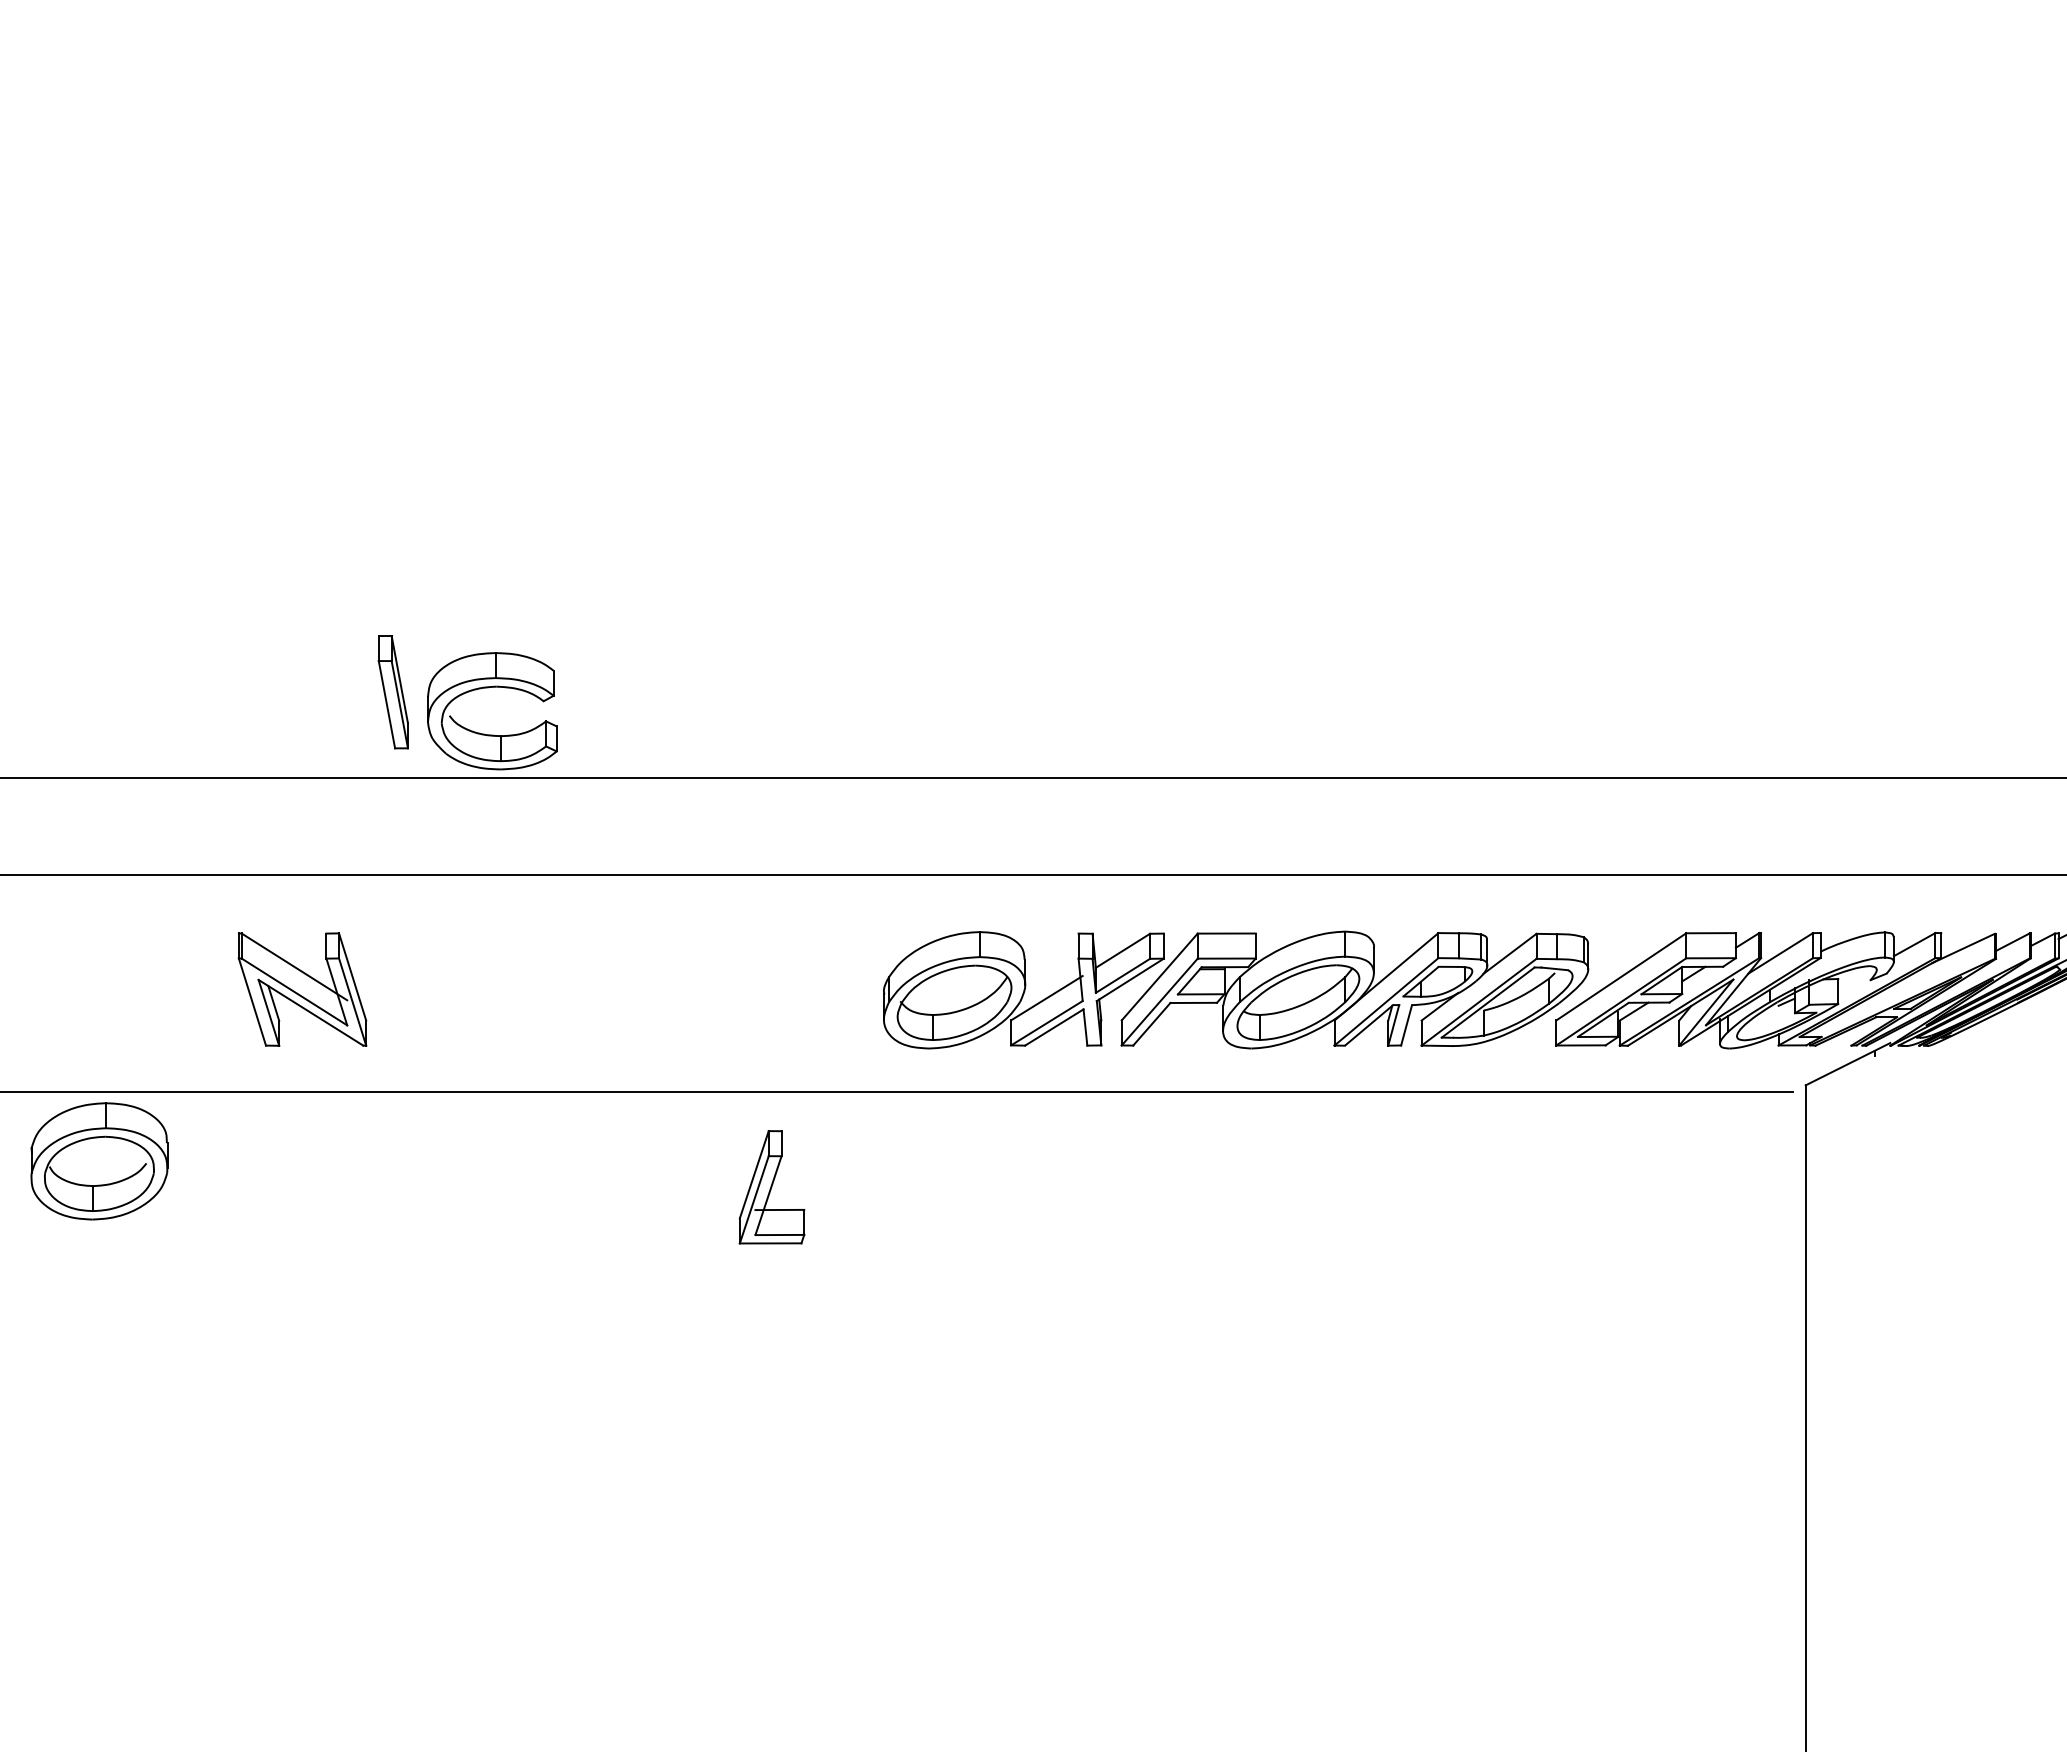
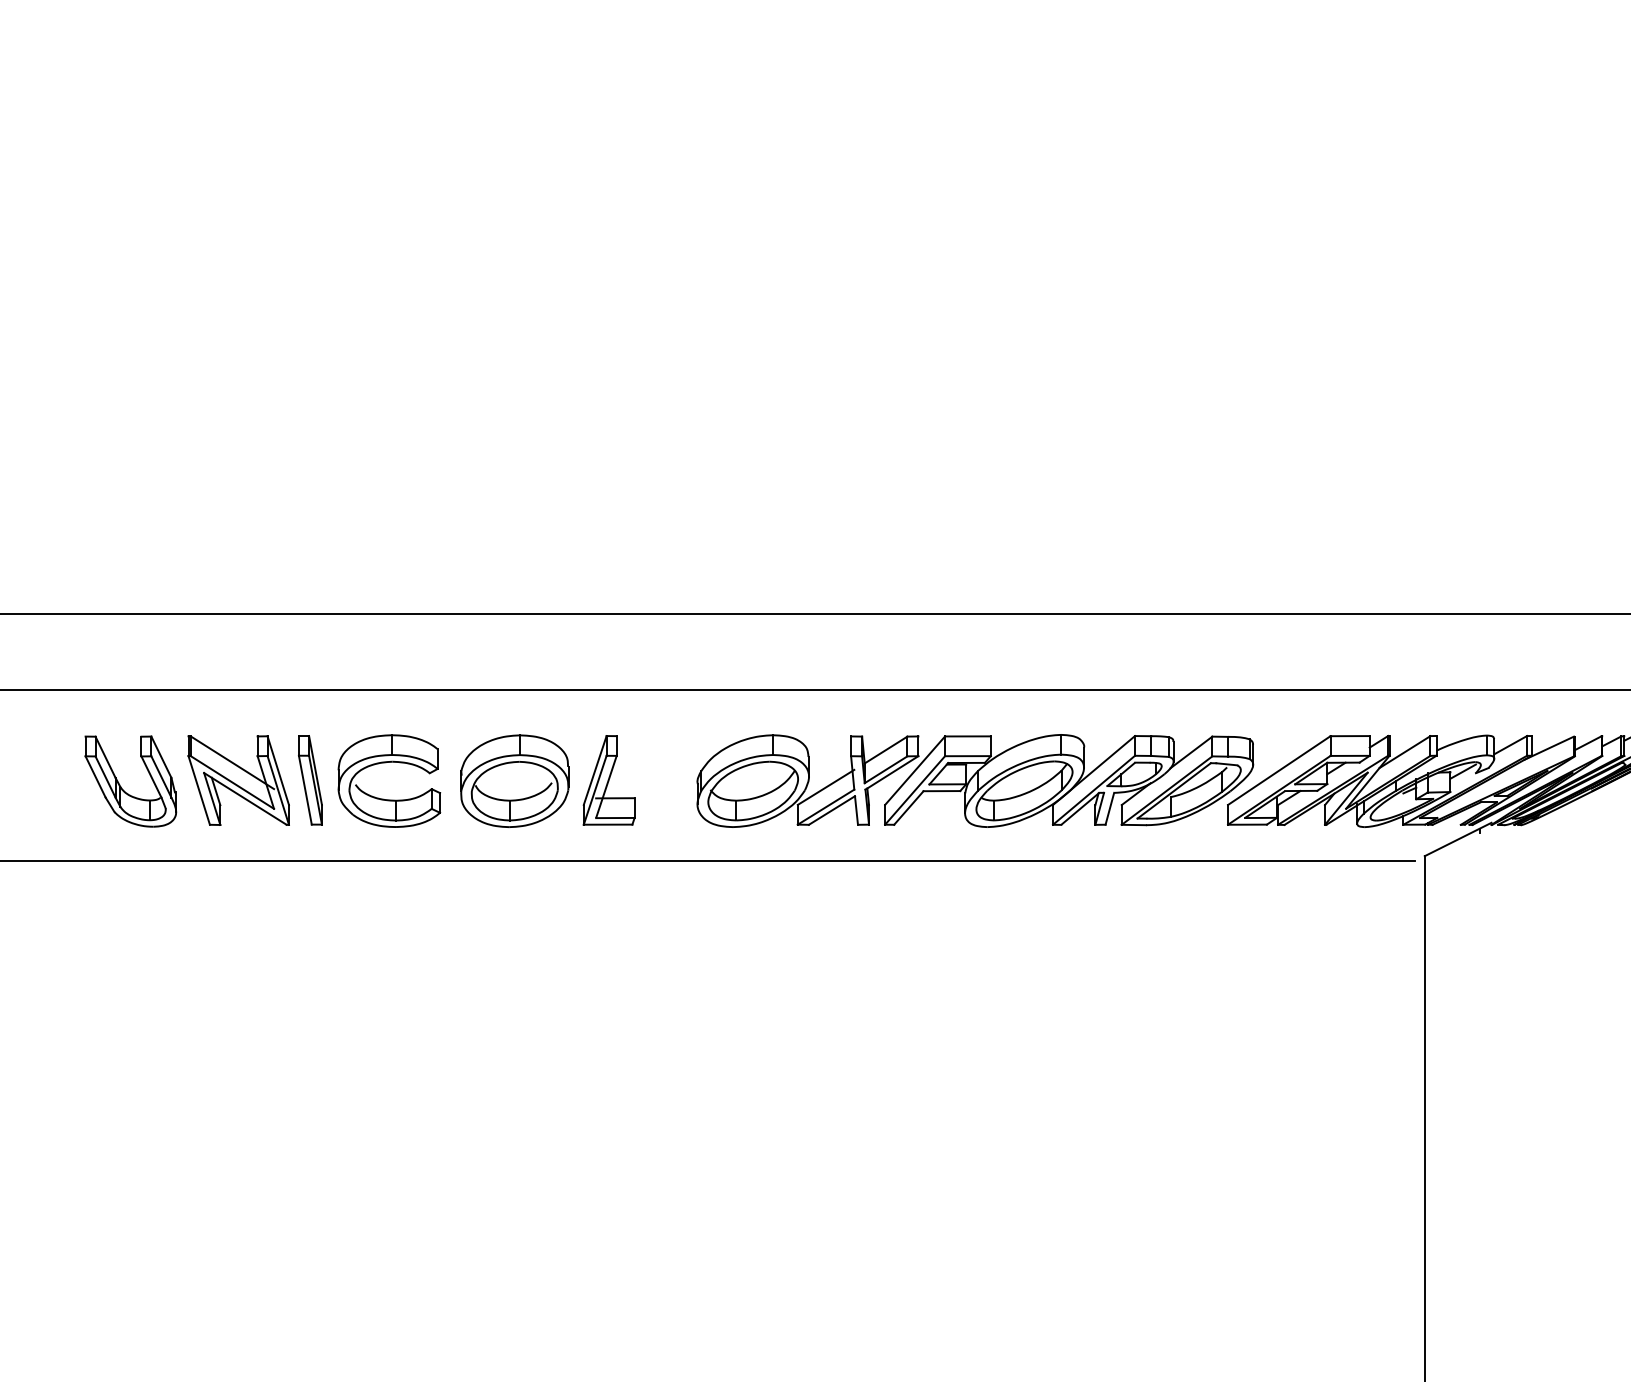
part: (392, 692) -> (309, 780), moved
part: (492, 734) -> (389, 799), moved
line: (1854, 978) -> (1463, 771), added
part: (154, 998) -> (121, 787), added
part: (99, 1161) -> (514, 781), moved
part: (771, 1187) -> (608, 780), moved

